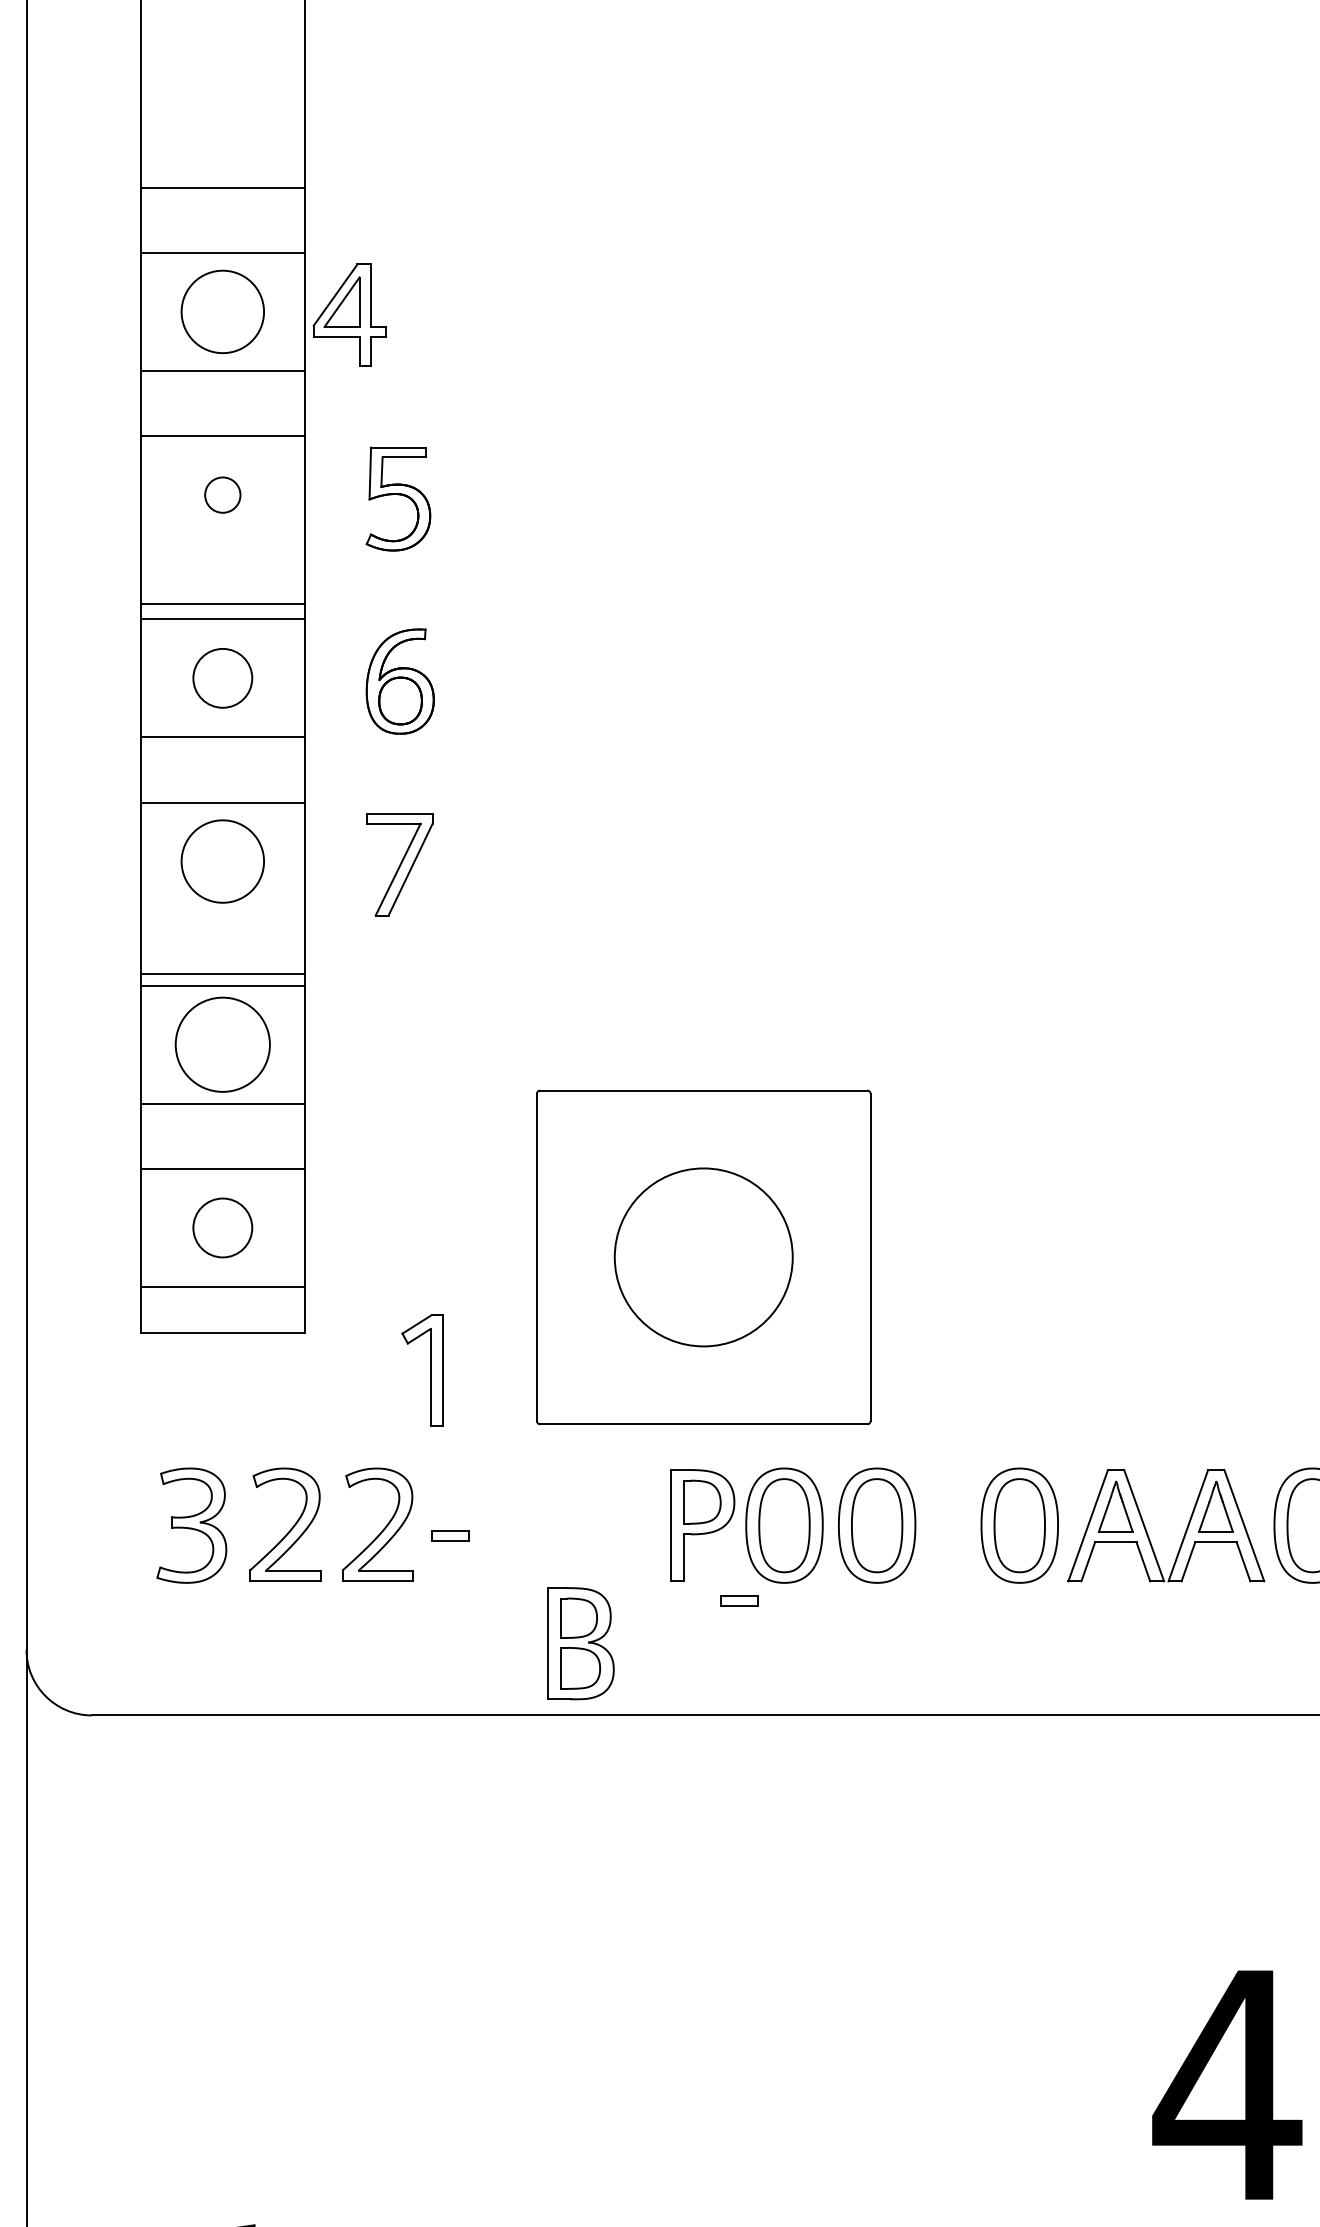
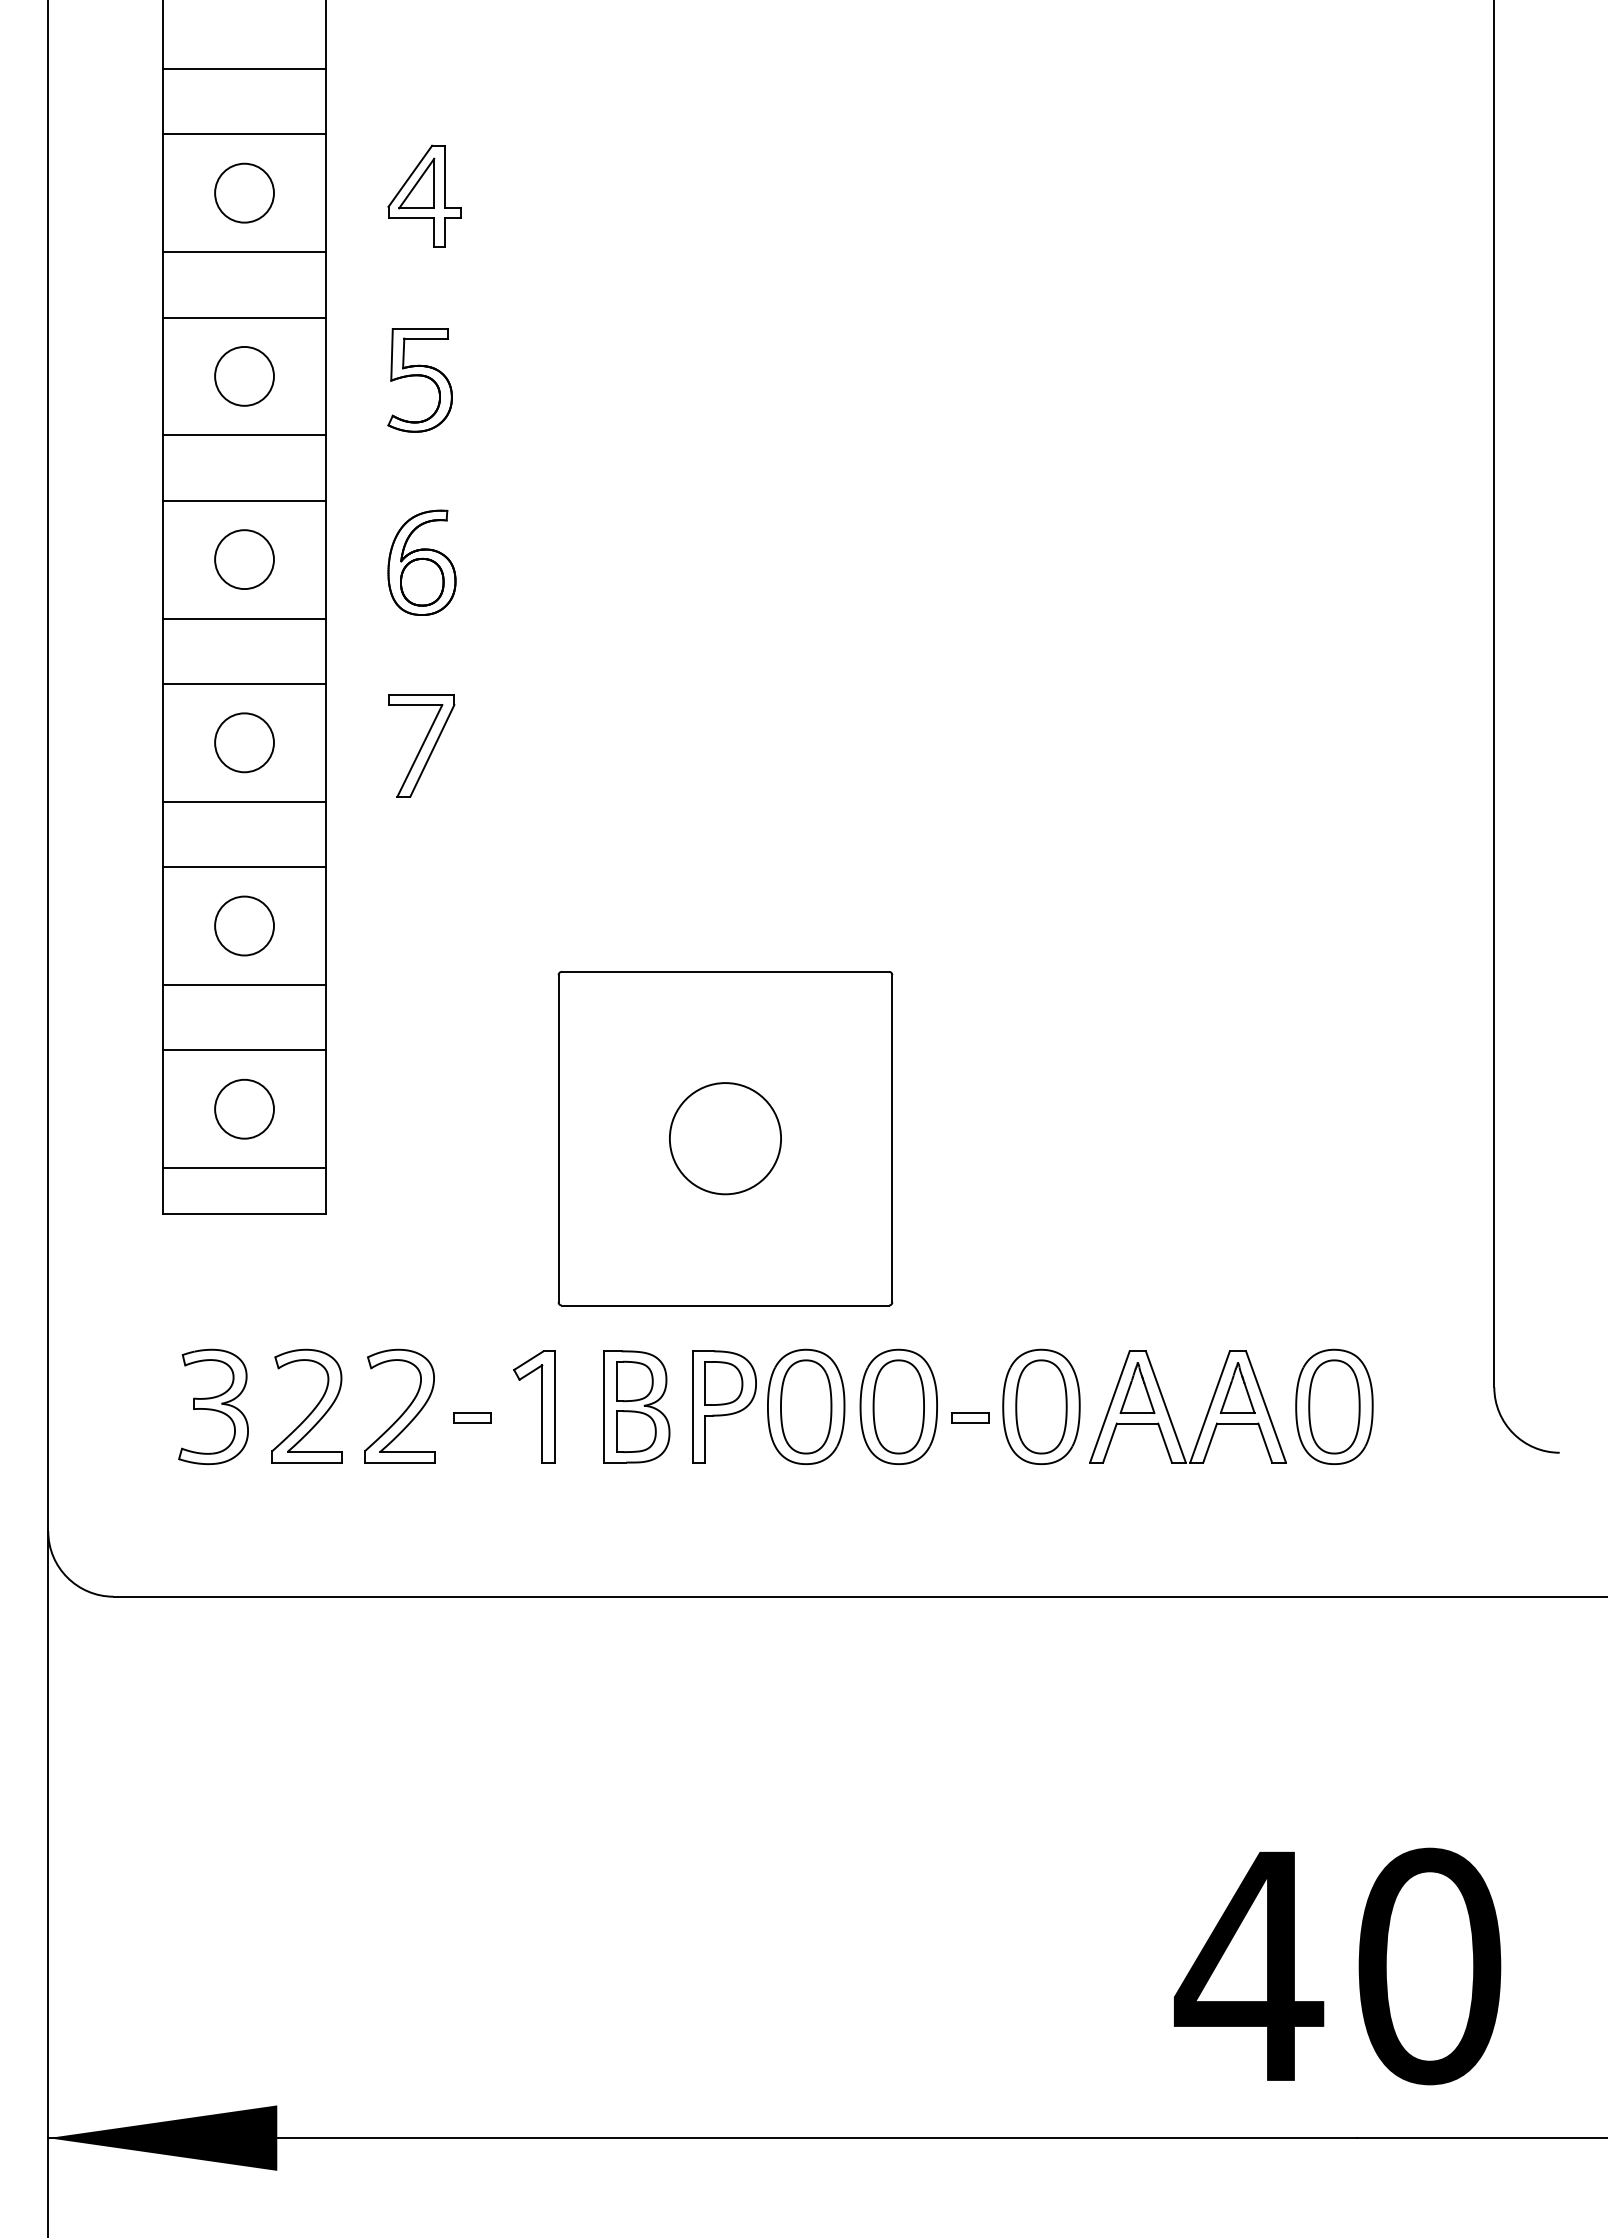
circle: (222, 311) -> (244, 192), size x0.71
part: (349, 314) -> (424, 195), moved
circle: (222, 494) -> (244, 375), size x1.67
line: (222, 604) -> (244, 435), moved
circle: (222, 861) -> (244, 742), size x0.71
line: (222, 974) -> (244, 801), moved
circle: (222, 1044) -> (244, 925), size x0.62
circle: (703, 1257) -> (725, 1138), size x0.62
part: (429, 1370) -> (541, 1406), moved
part: (739, 1601) -> (970, 1417), moved
part: (580, 1643) -> (636, 1406), moved

